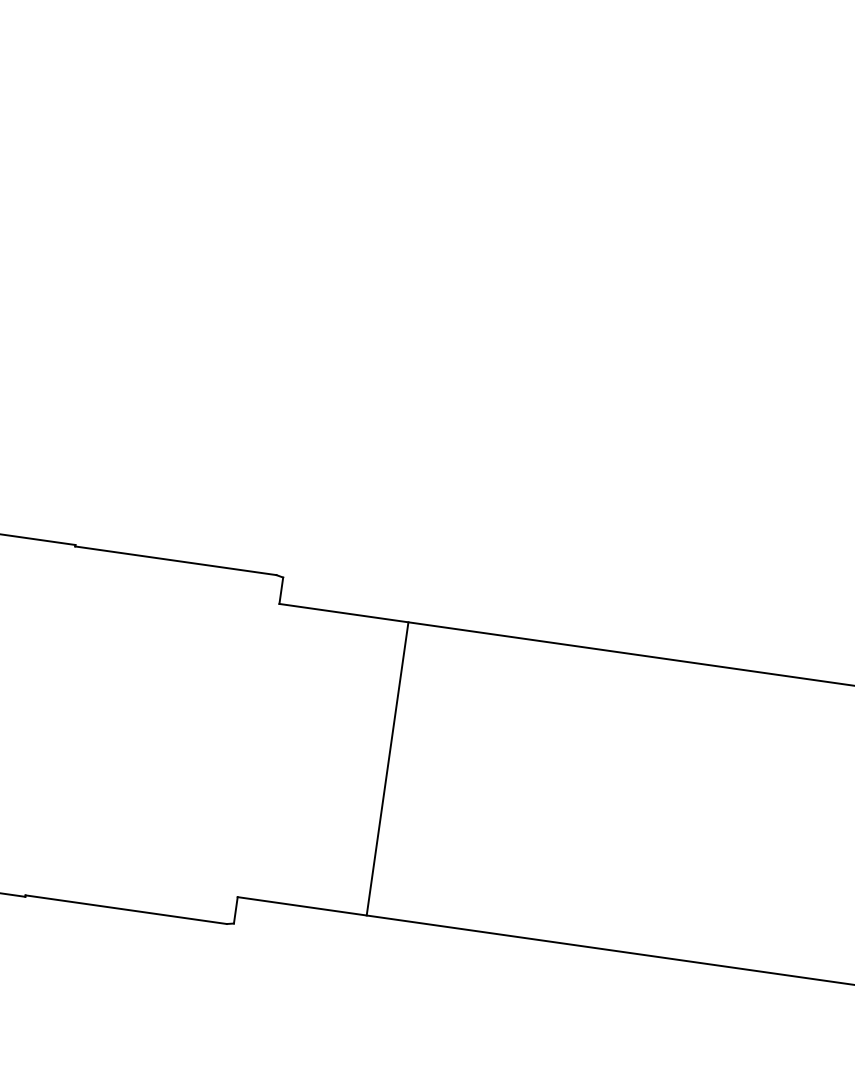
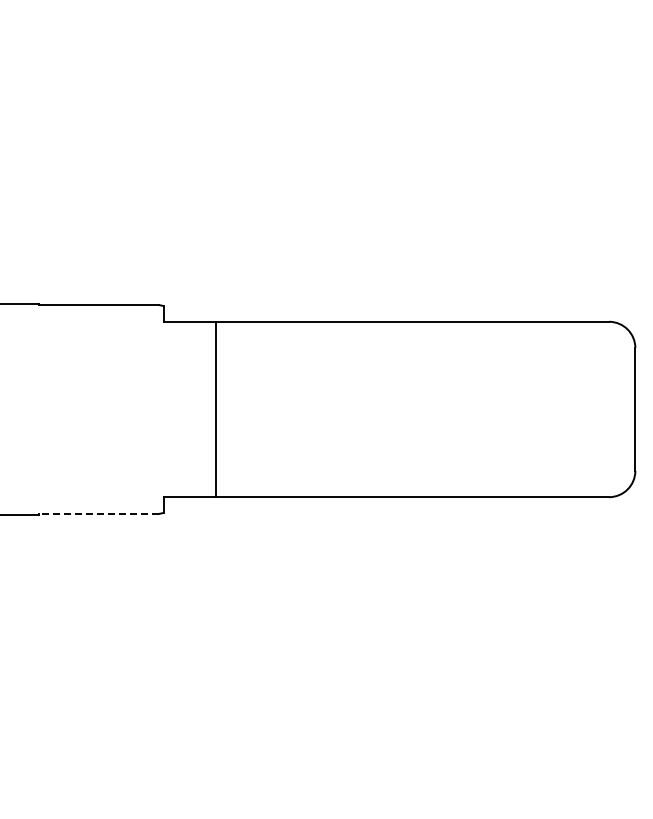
line: (387, 768) -> (215, 409), moved
line: (125, 908) -> (98, 513), solid -> dashed

